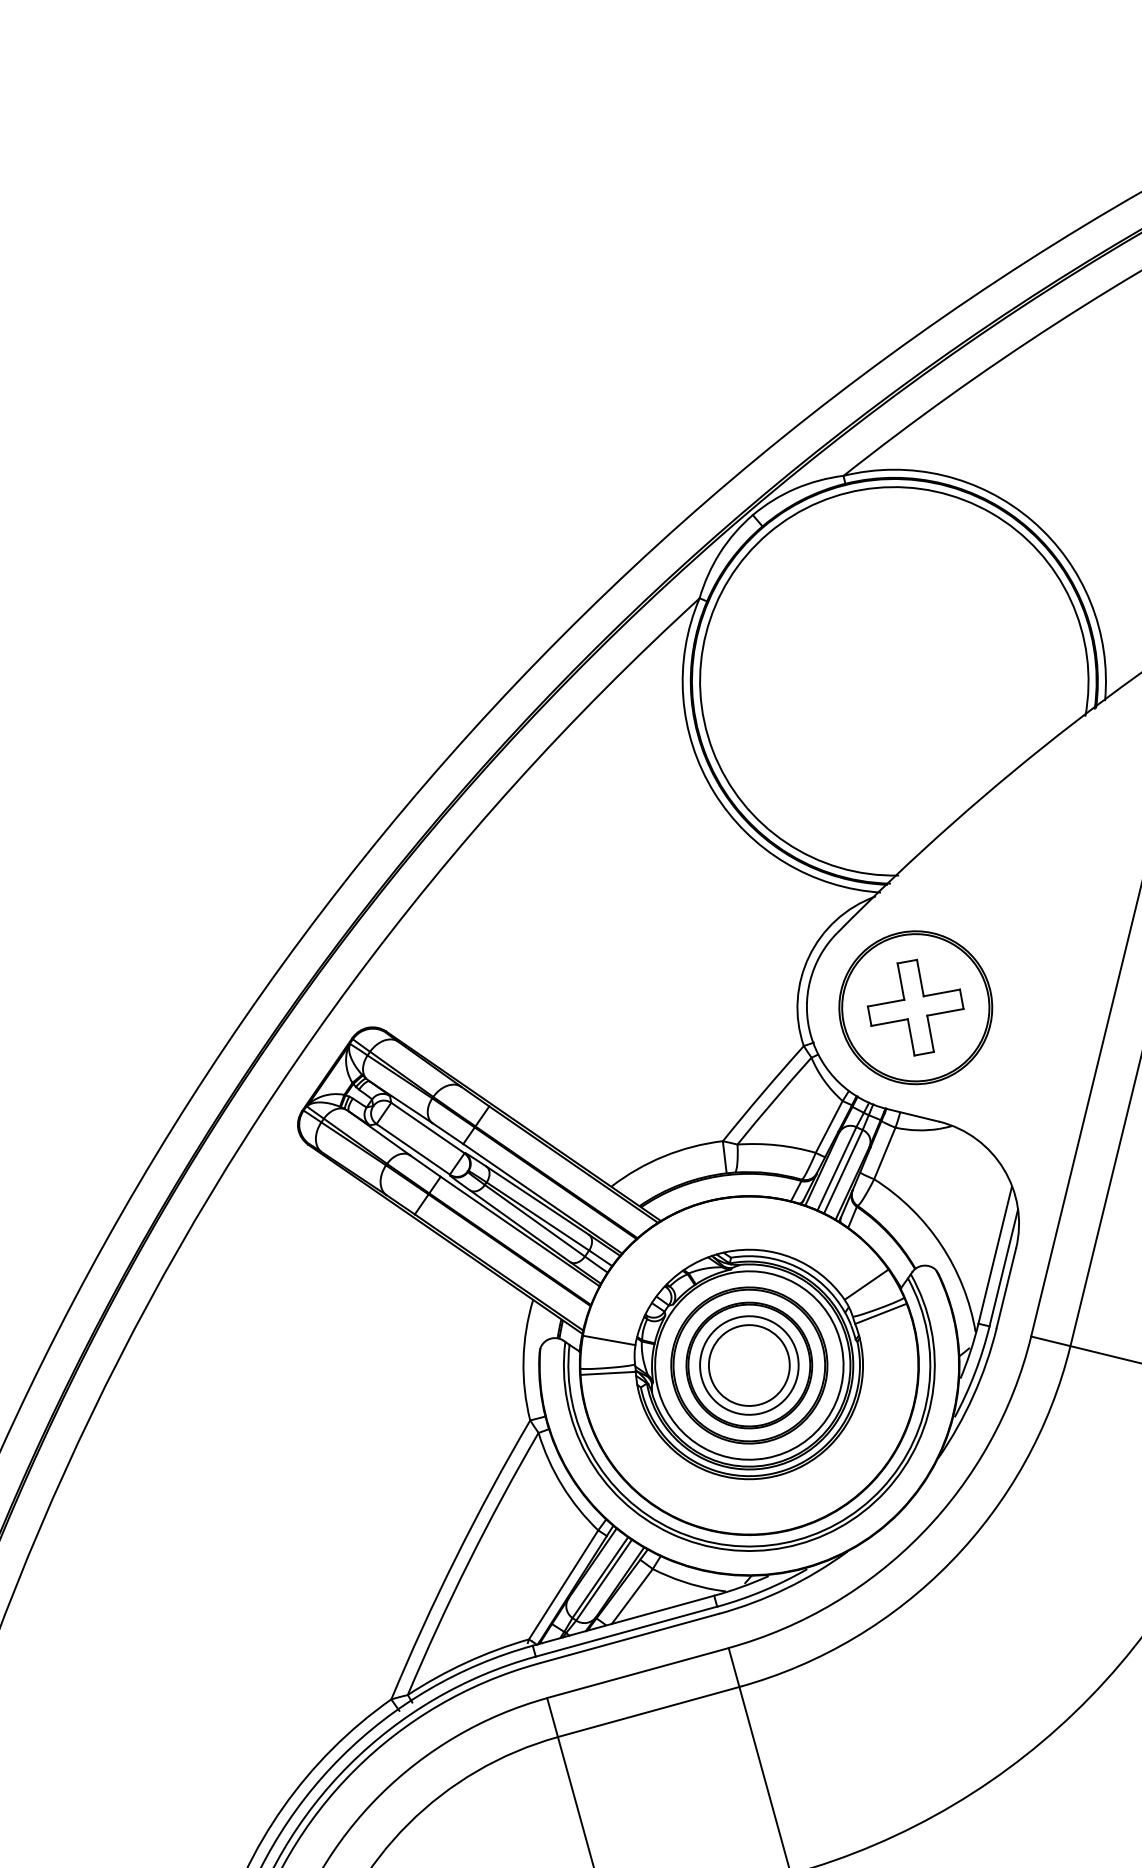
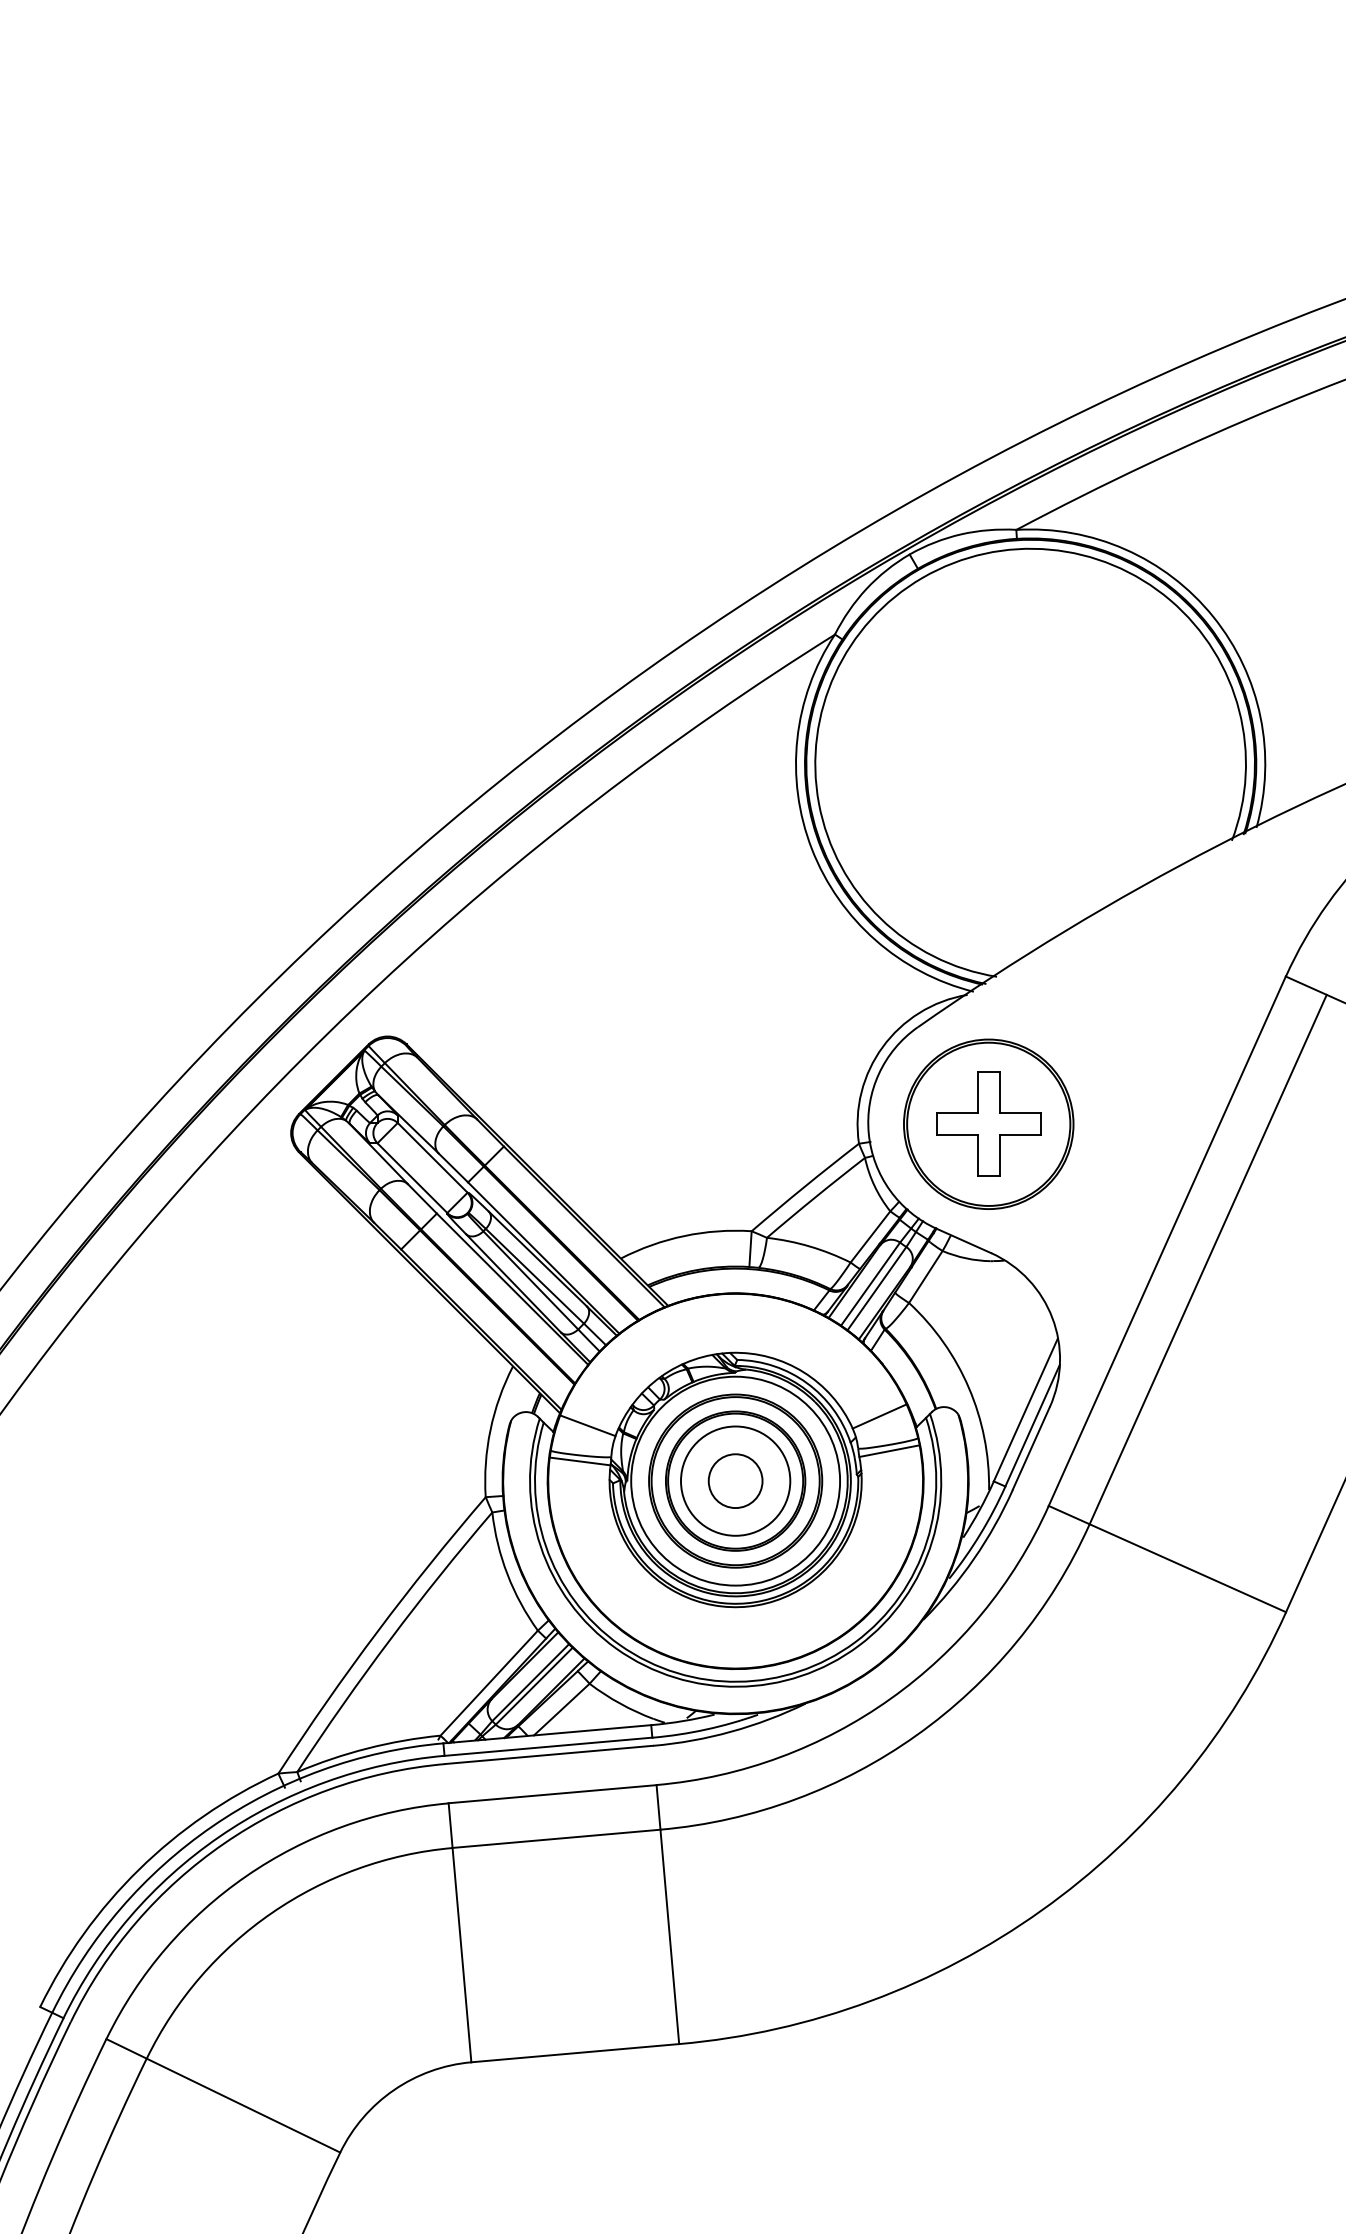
circle: (749, 1364) -> (735, 1480), size x0.6

